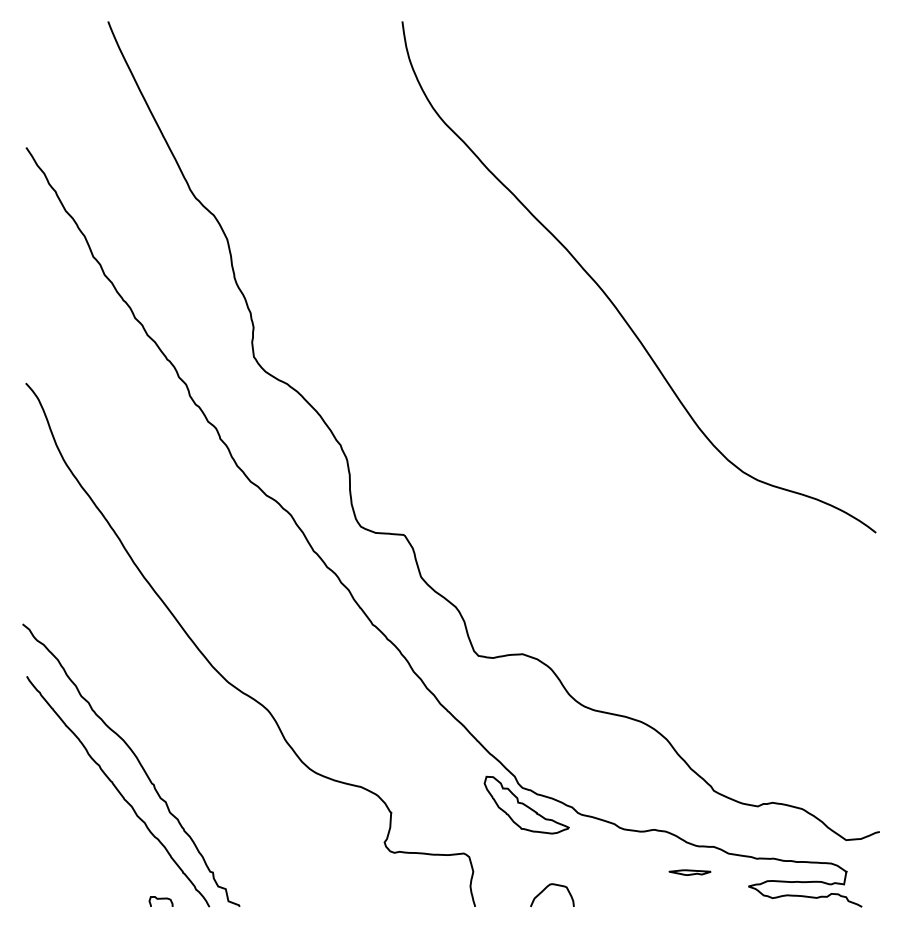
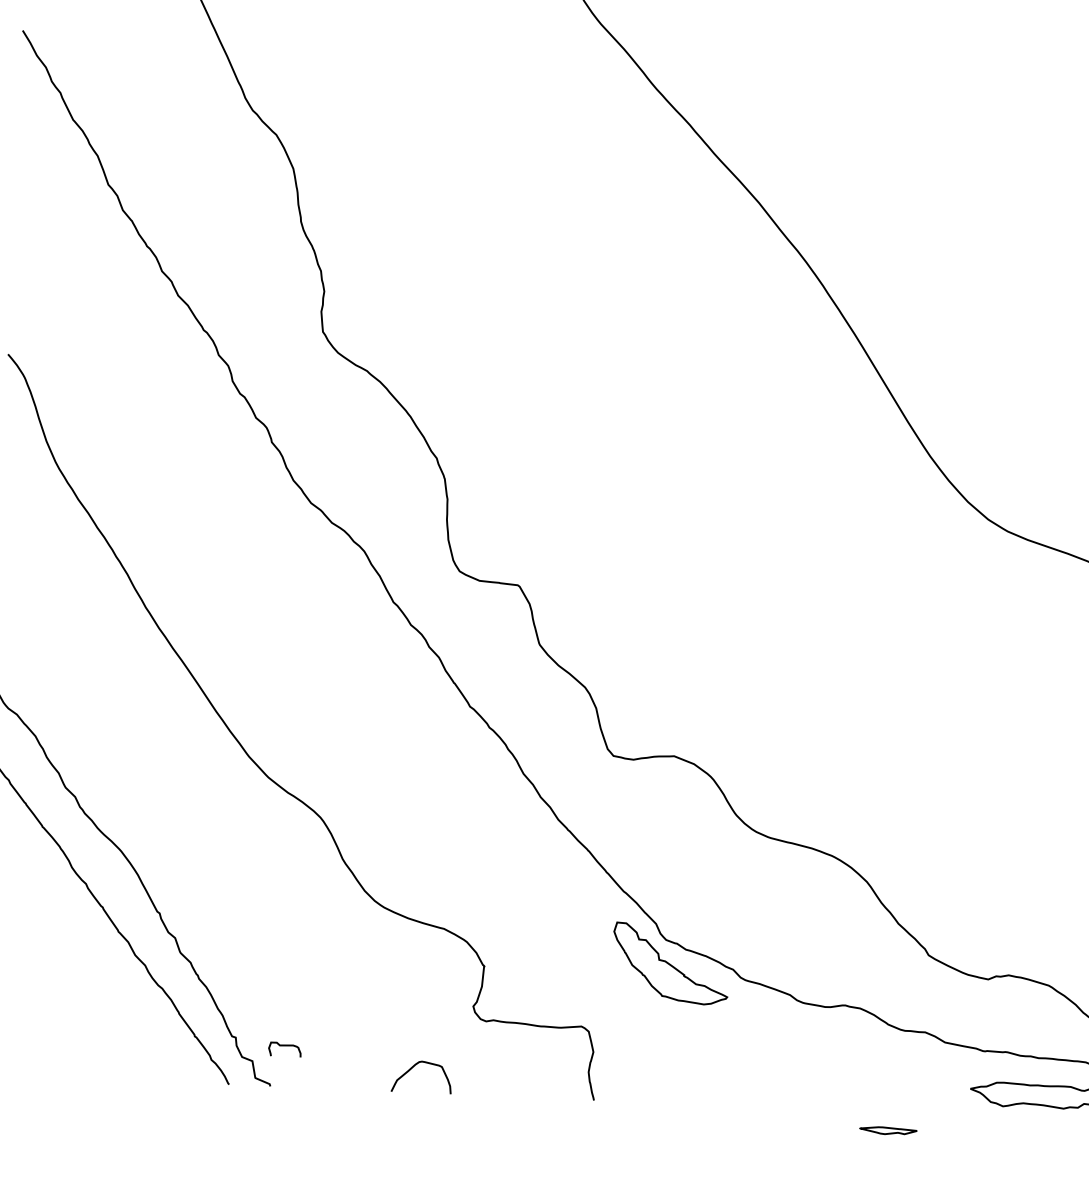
part: (689, 872) -> (887, 1130), moved
curve: (546, 888) -> (414, 1067), moved
curve: (160, 899) -> (284, 1046), moved

